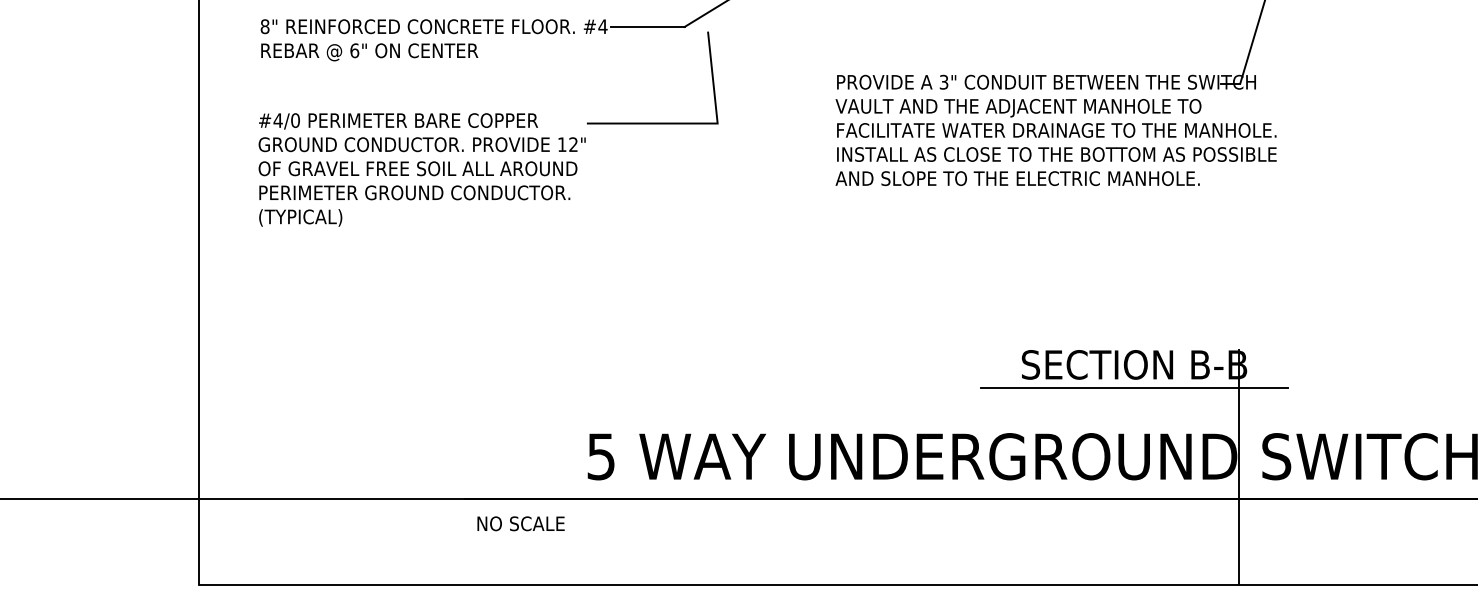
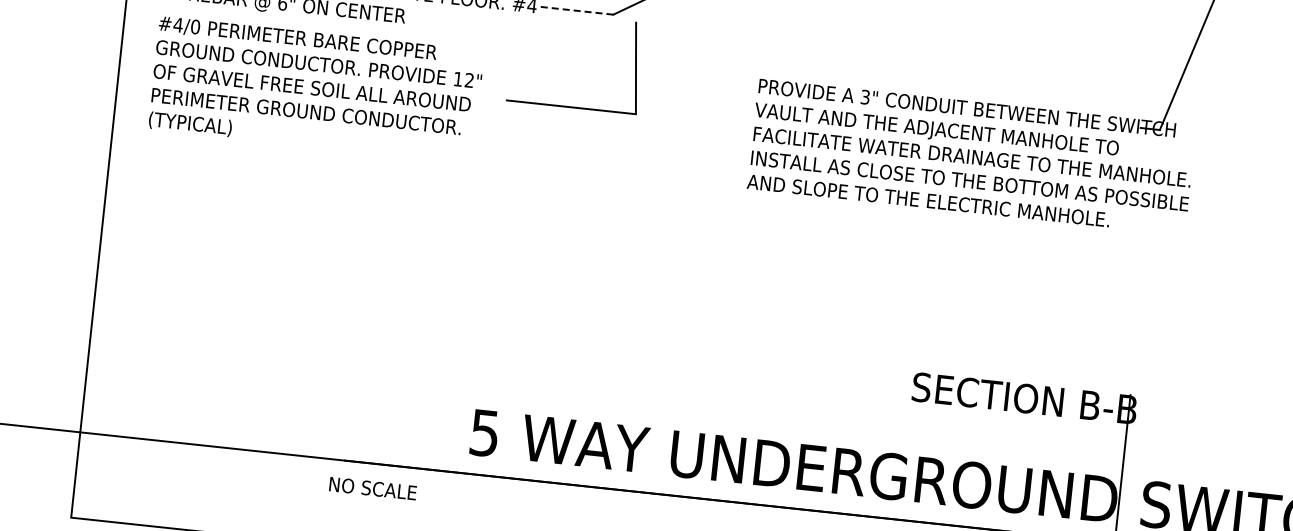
line: (648, 26) -> (577, 10), solid -> dashed
text: (421, 169) -> (315, 89), moved
line: (1134, 388) -> (1022, 421), removed
text: (520, 523) -> (372, 488), moved

